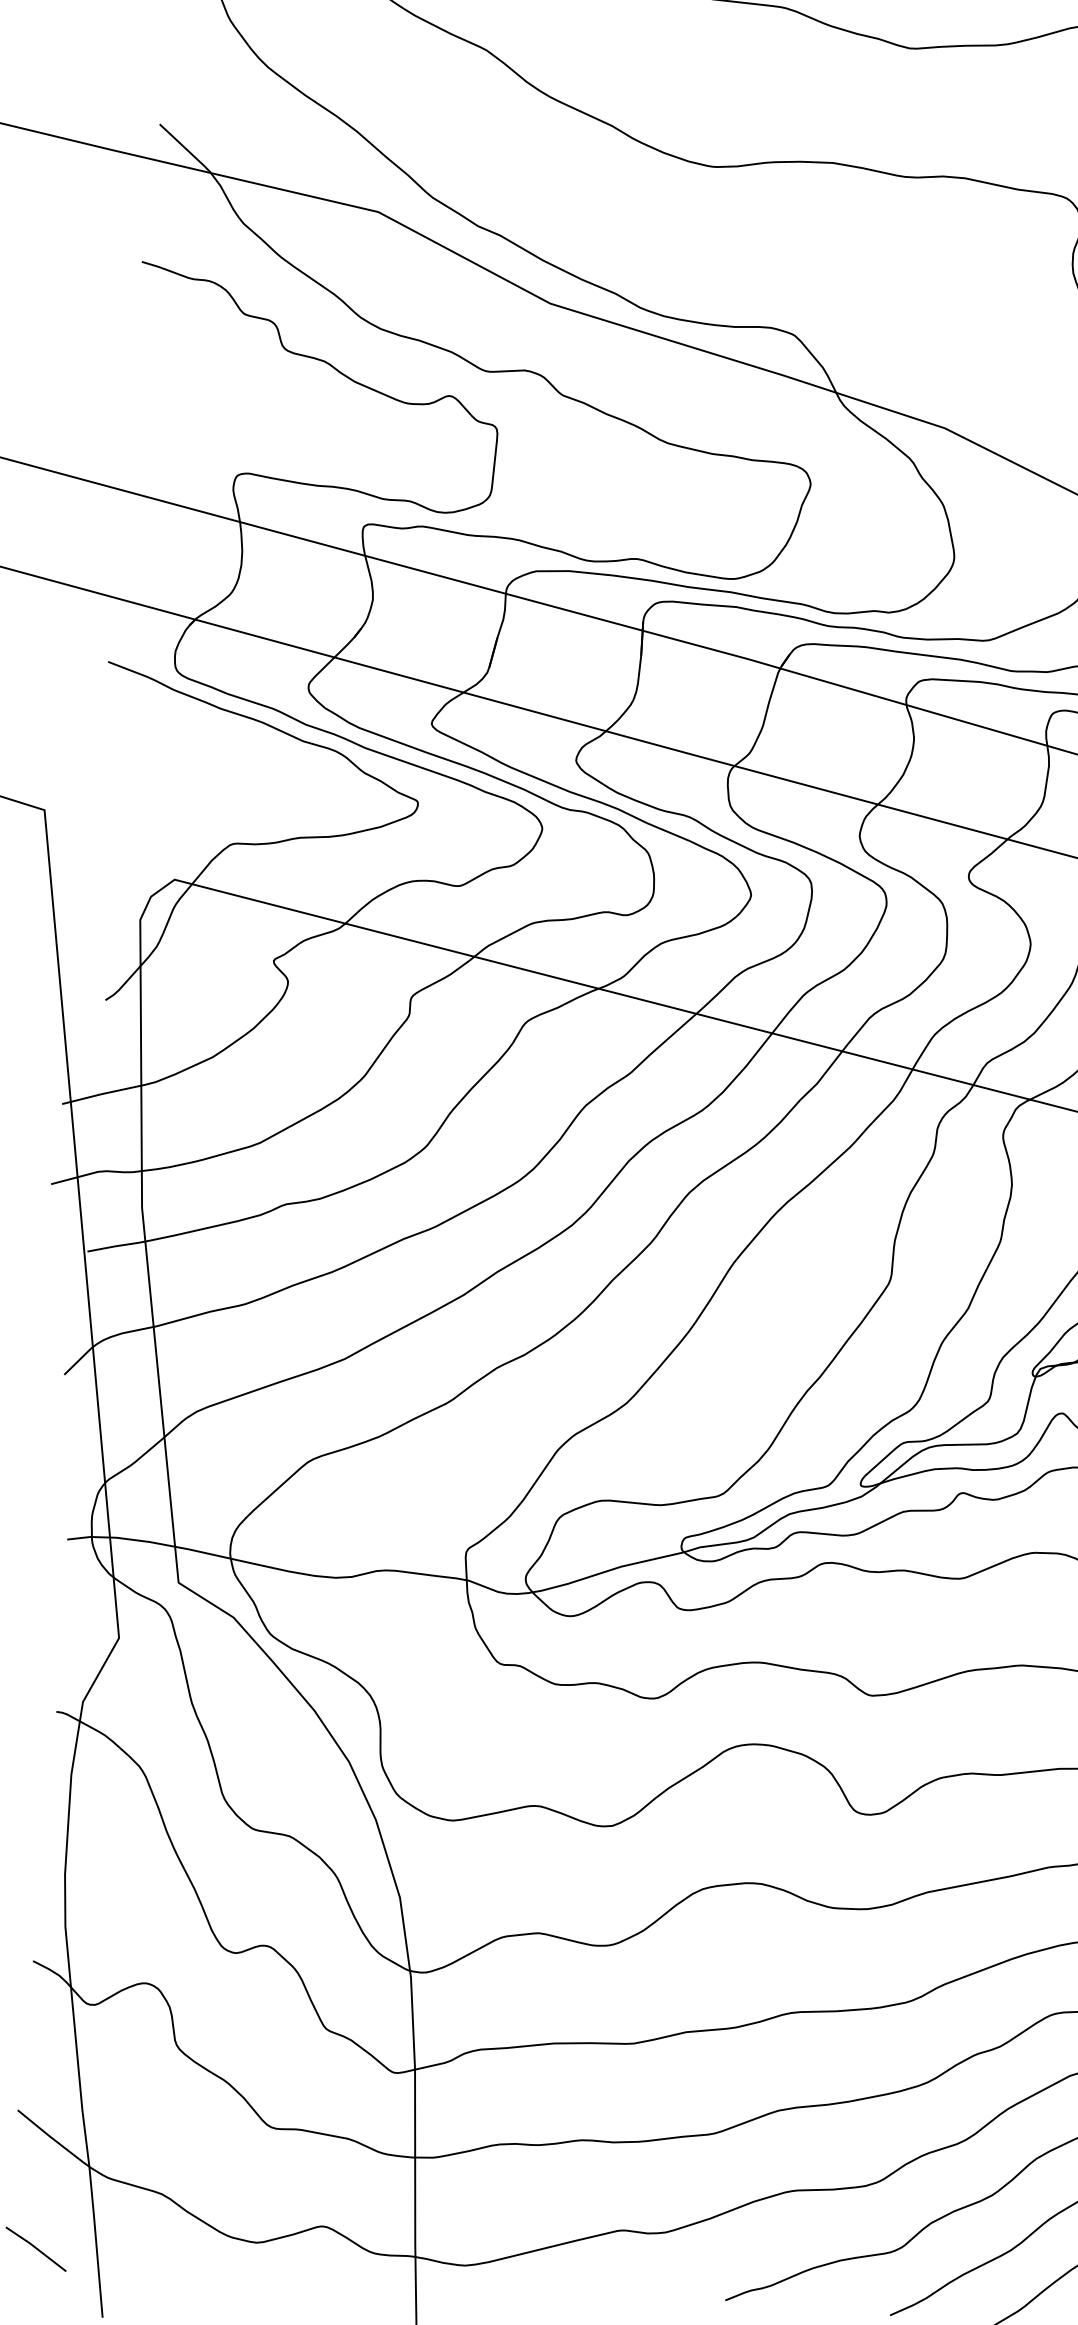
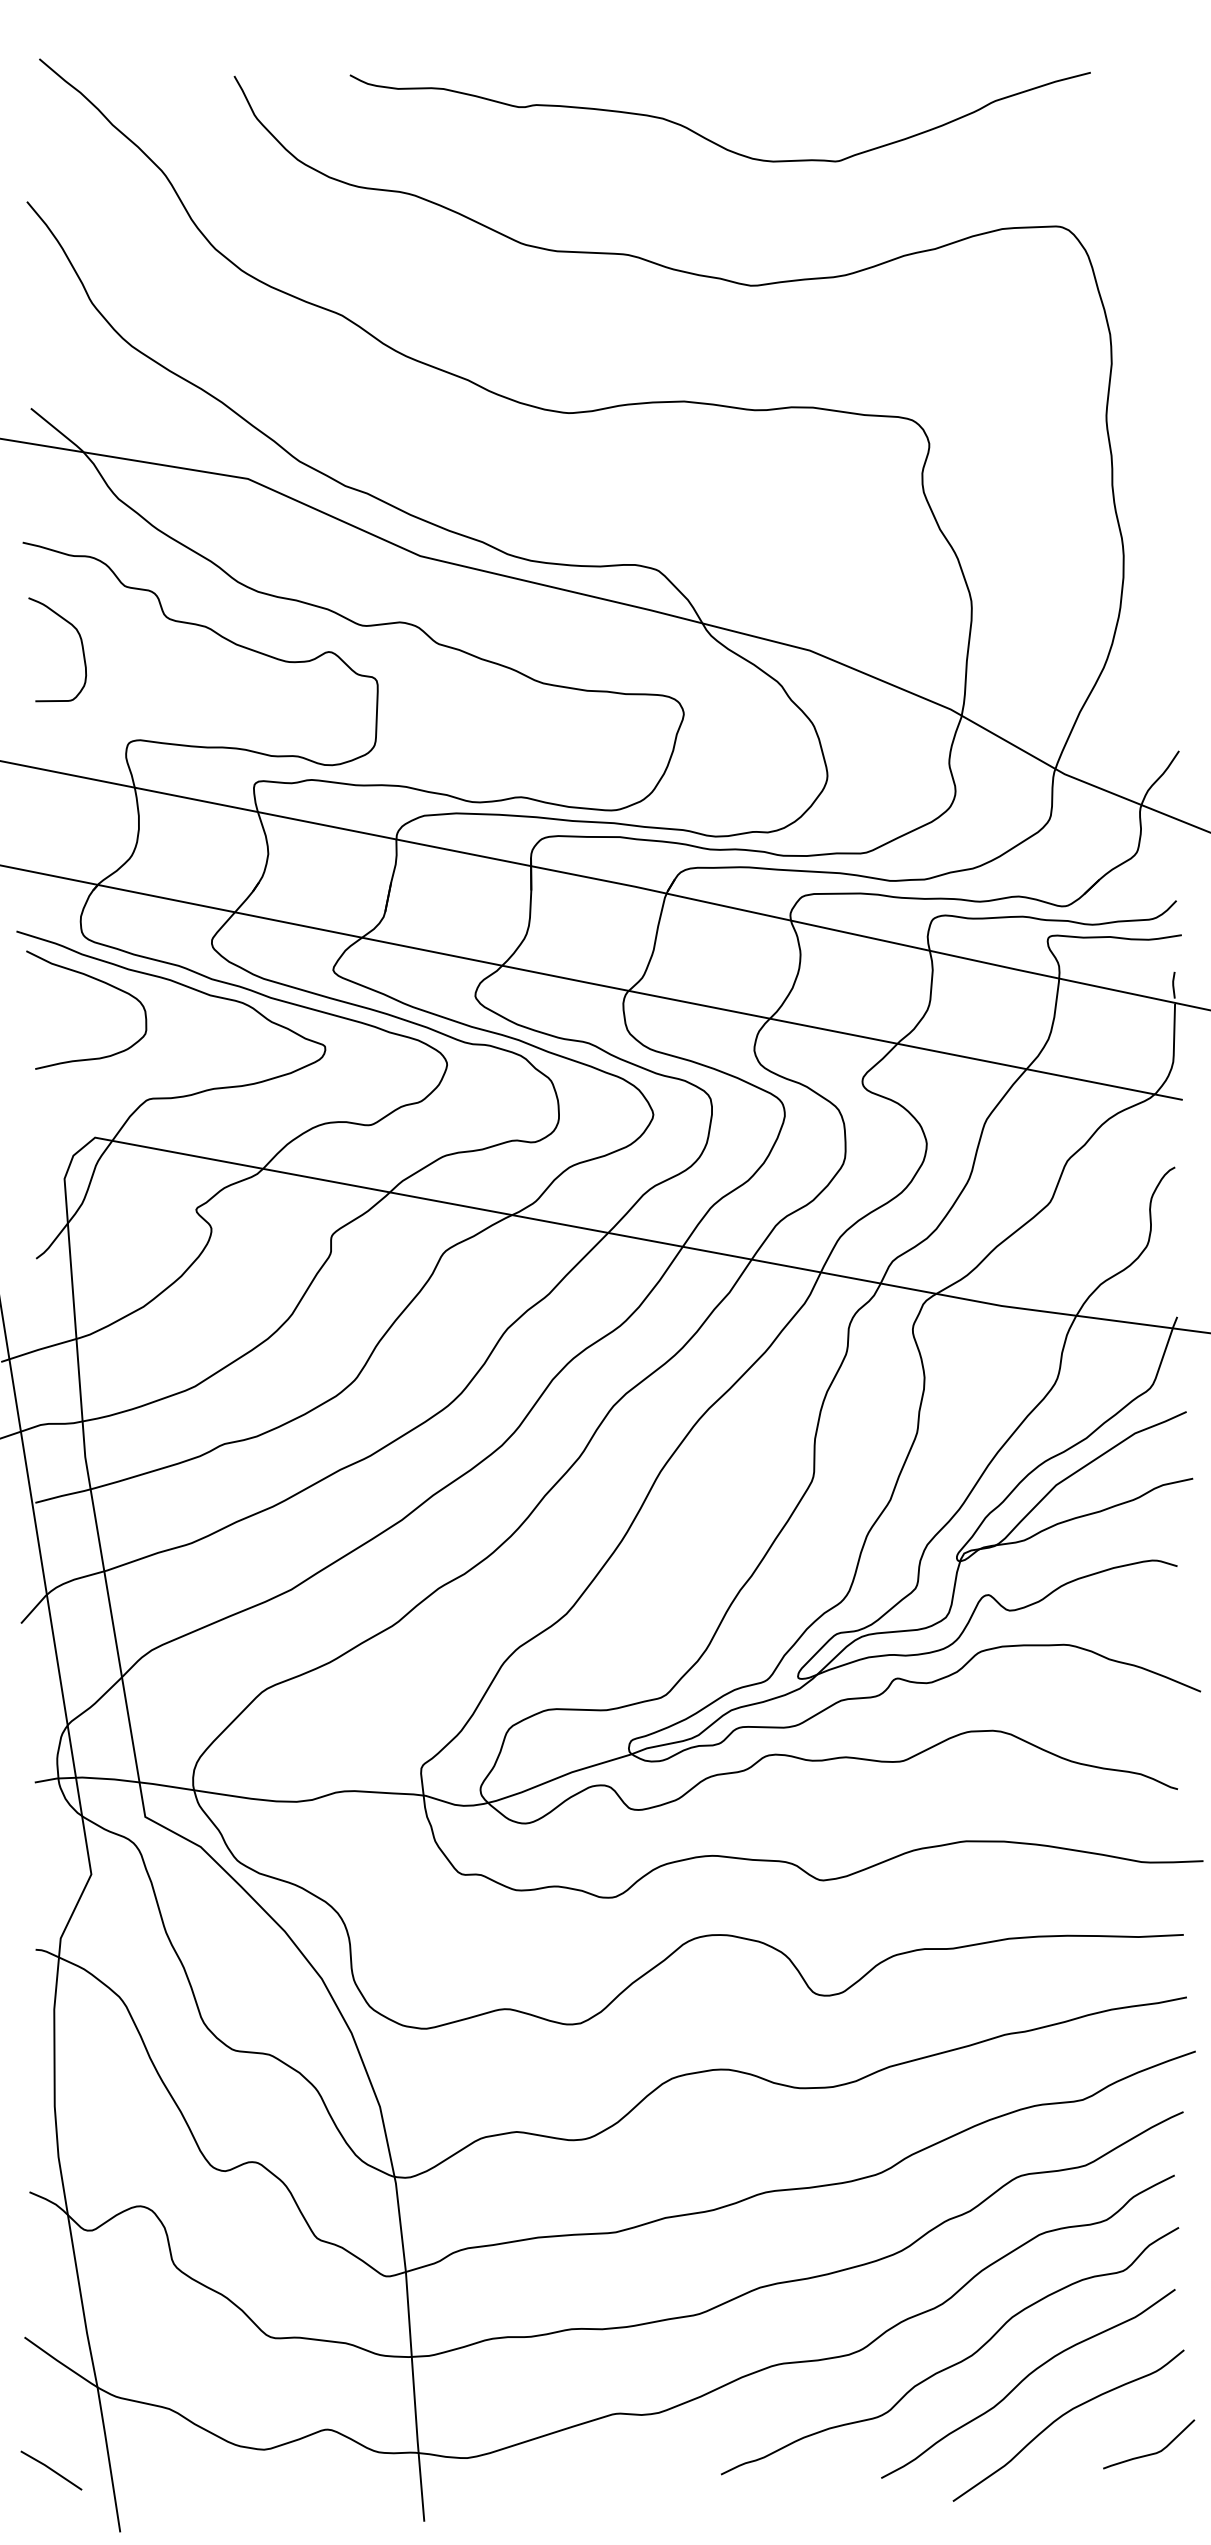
curve: (195, 372) -> (81, 646), added
curve: (187, 717) -> (96, 980), added

